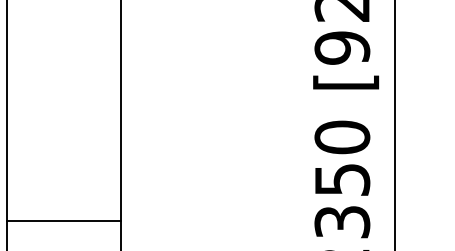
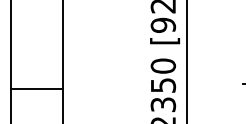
line: (64, 221) -> (36, 89), moved

